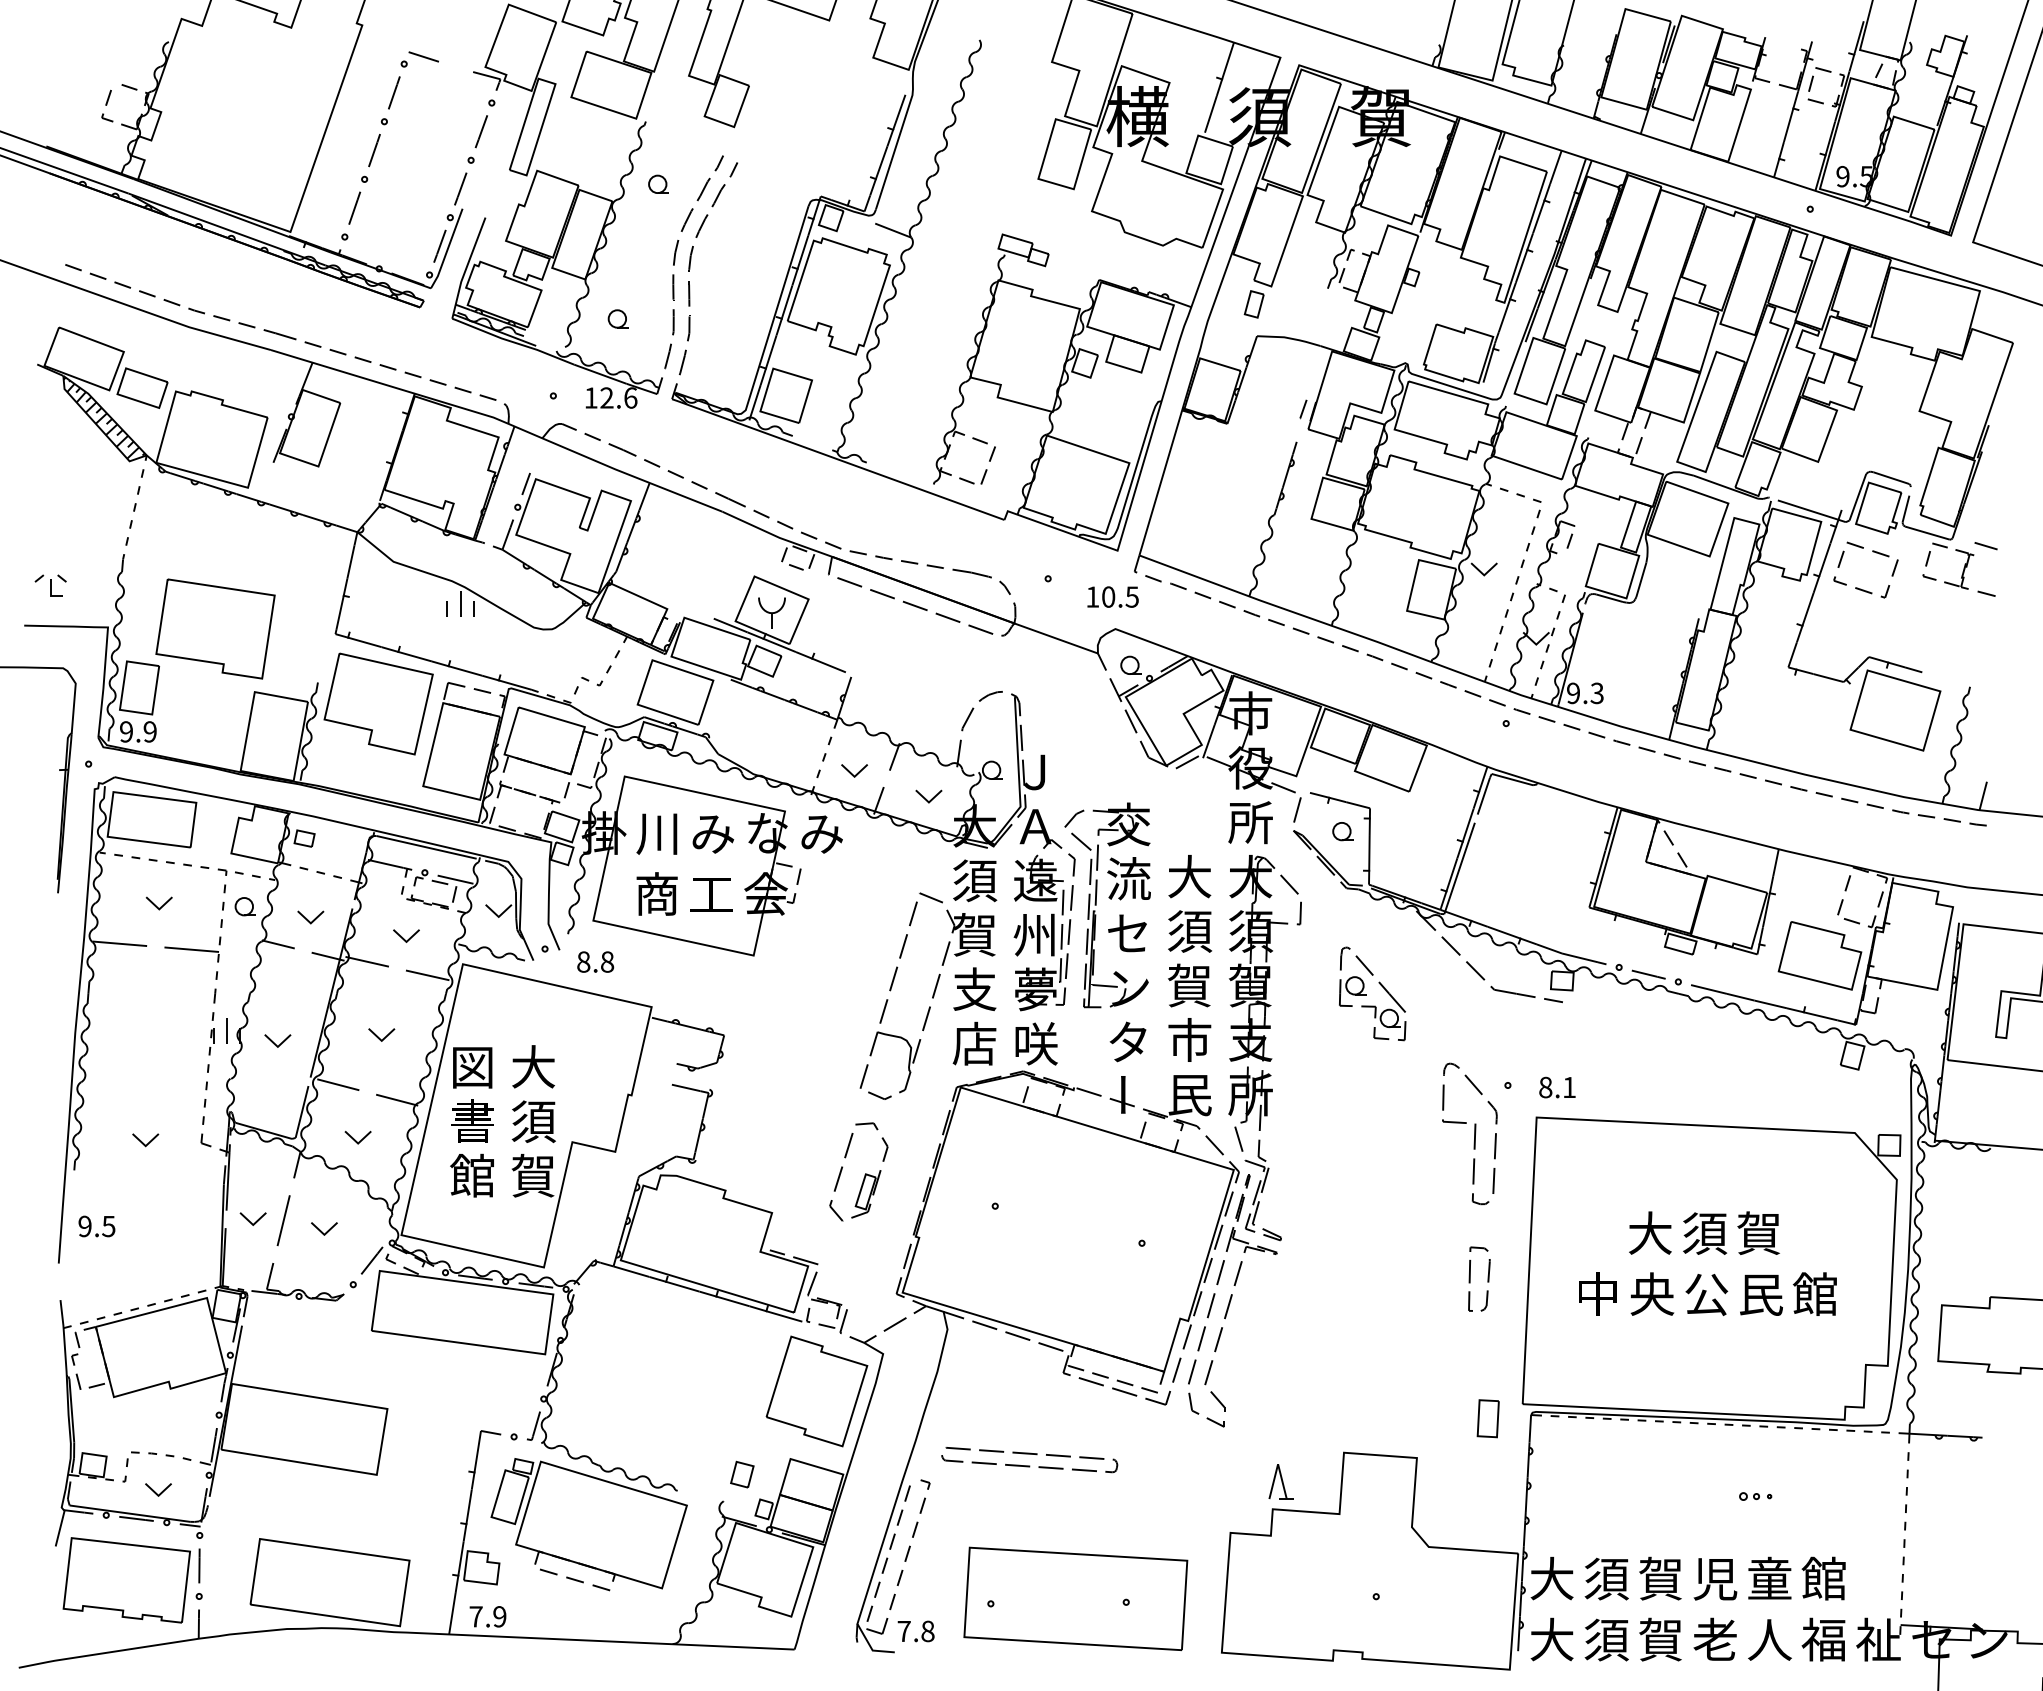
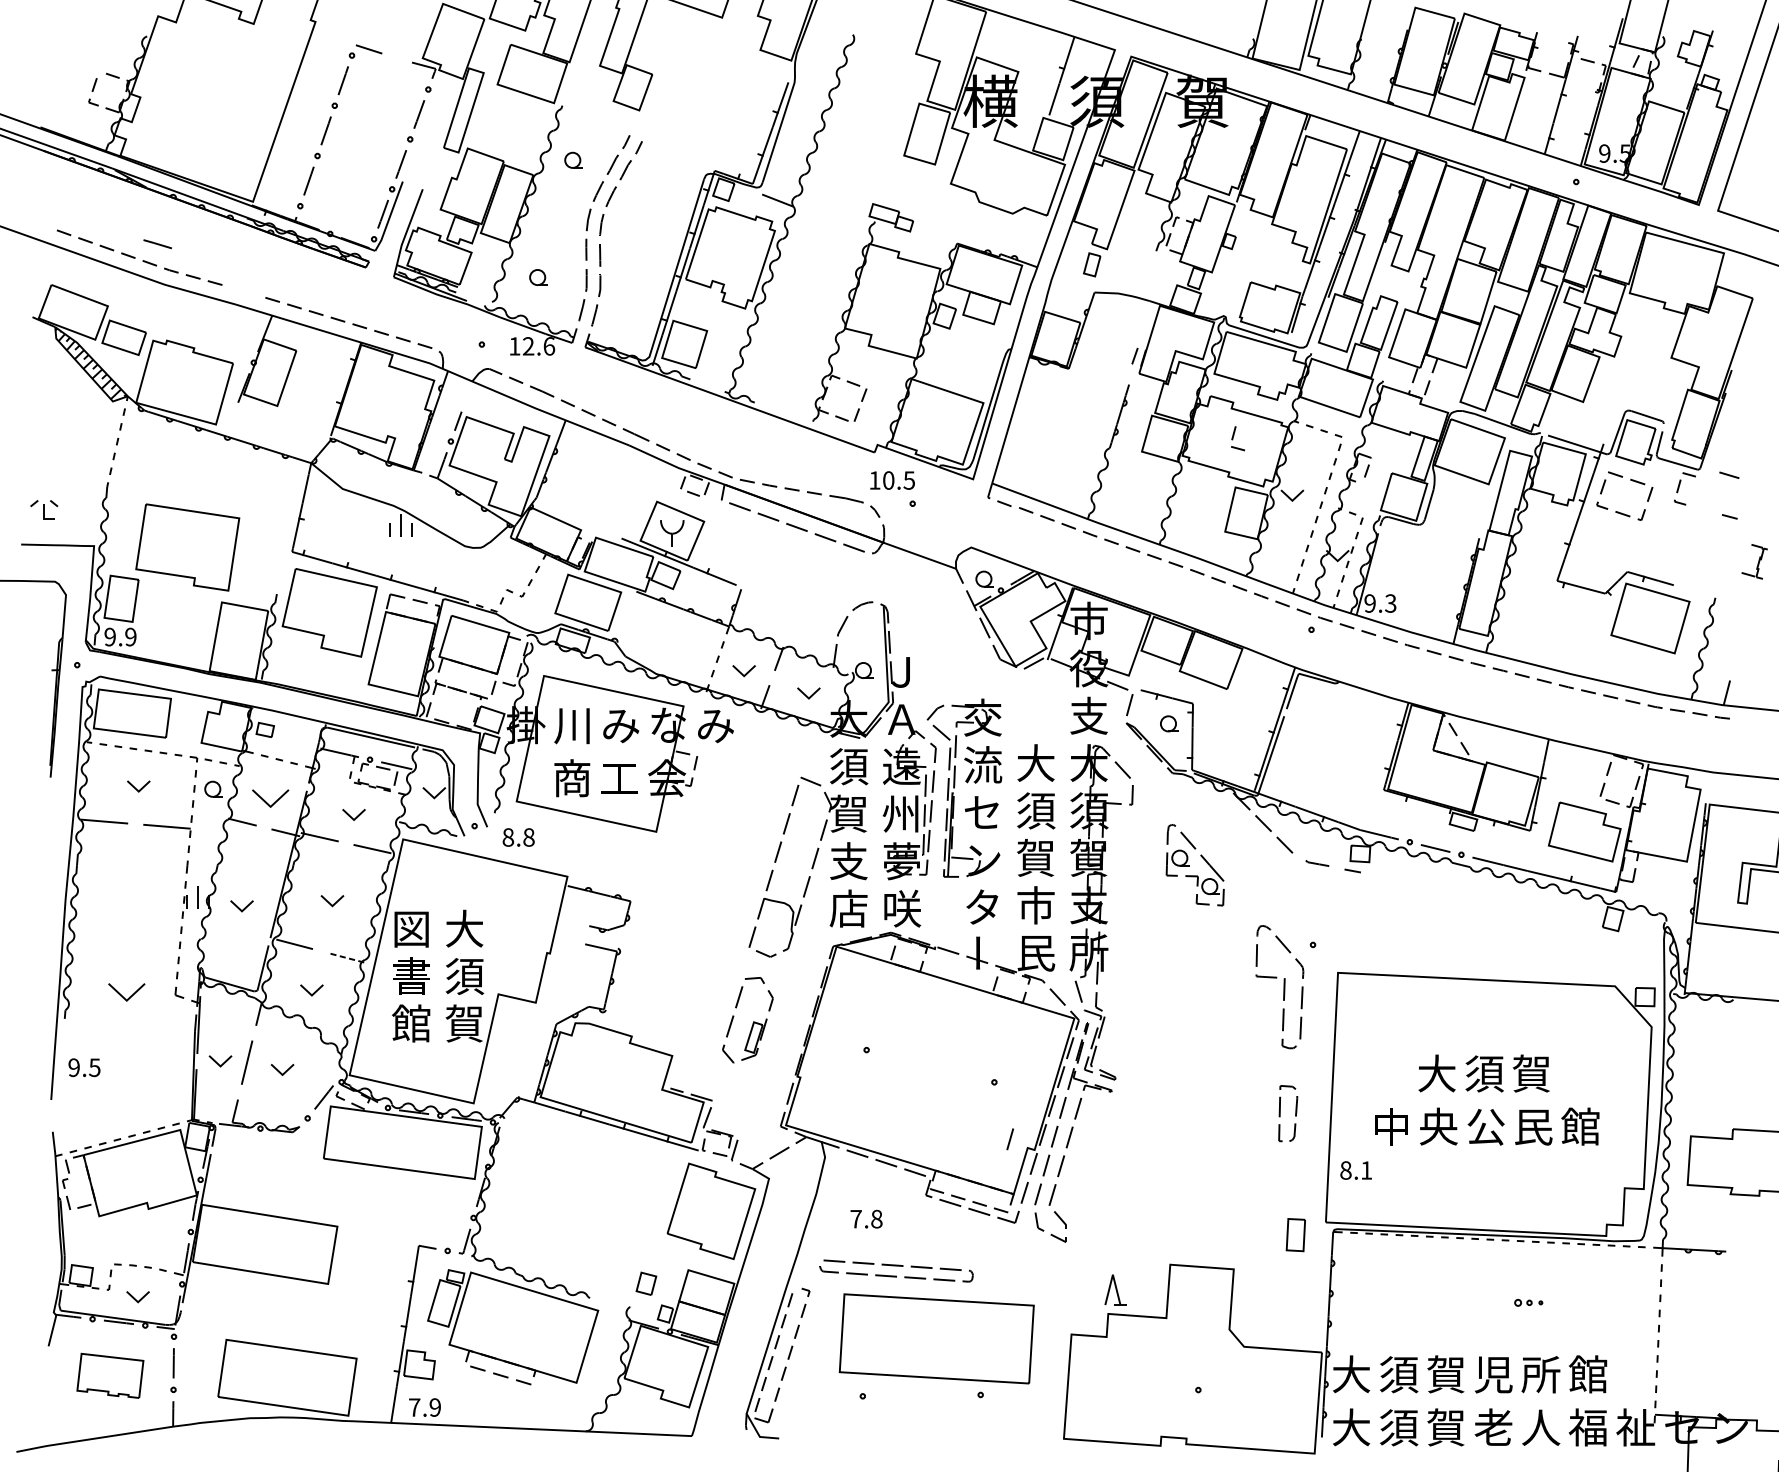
part: (1815, 89) -> (1237, 438), moved
line: (279, 334) -> (157, 244), moved
part: (1959, 569) -> (1754, 561), moved
text: (1112, 596) -> (892, 480), moved
text: (1250, 822) -> (1088, 715), 所 -> 支
part: (310, 917) -> (270, 798), size x1.6
part: (1512, 991) -> (1317, 863), size x0.6
text: (1557, 1087) -> (1356, 1170), moved
line: (397, 1100) -> (346, 958), solid -> dashed
part: (145, 1140) -> (126, 992), size x1.6
line: (1159, 1308) -> (1009, 1139), added
text: (1769, 1578) -> (1540, 1374), 童 -> 所
part: (126, 1580) -> (110, 1375), size x0.6
part: (1075, 1598) -> (936, 1338), moved
text: (915, 1631) -> (865, 1219), moved

